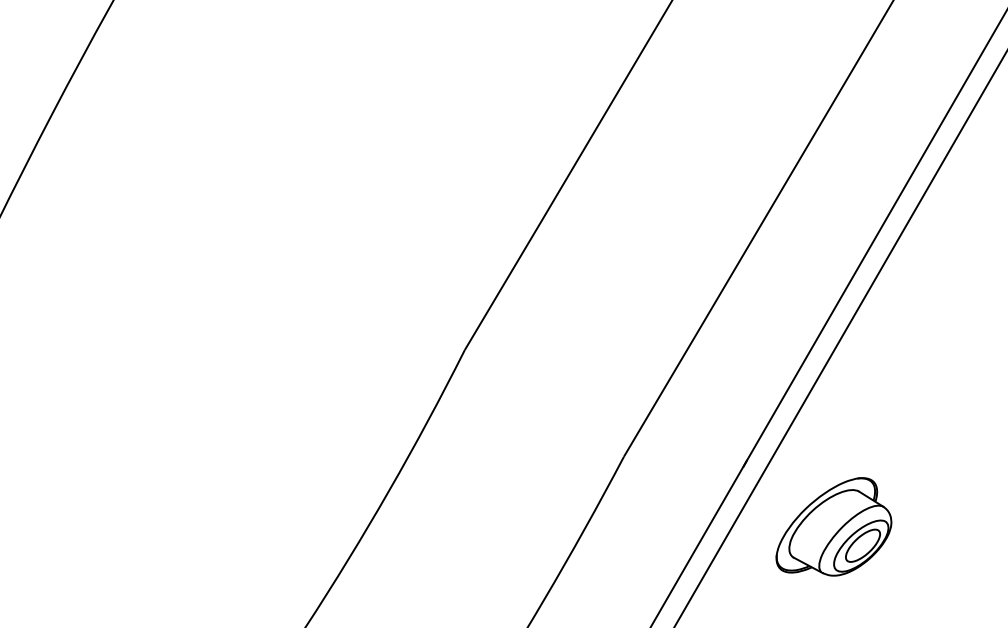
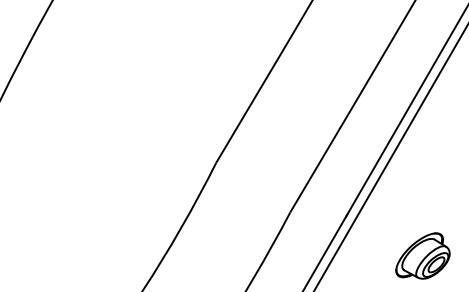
part: (832, 525) -> (422, 255), moved

